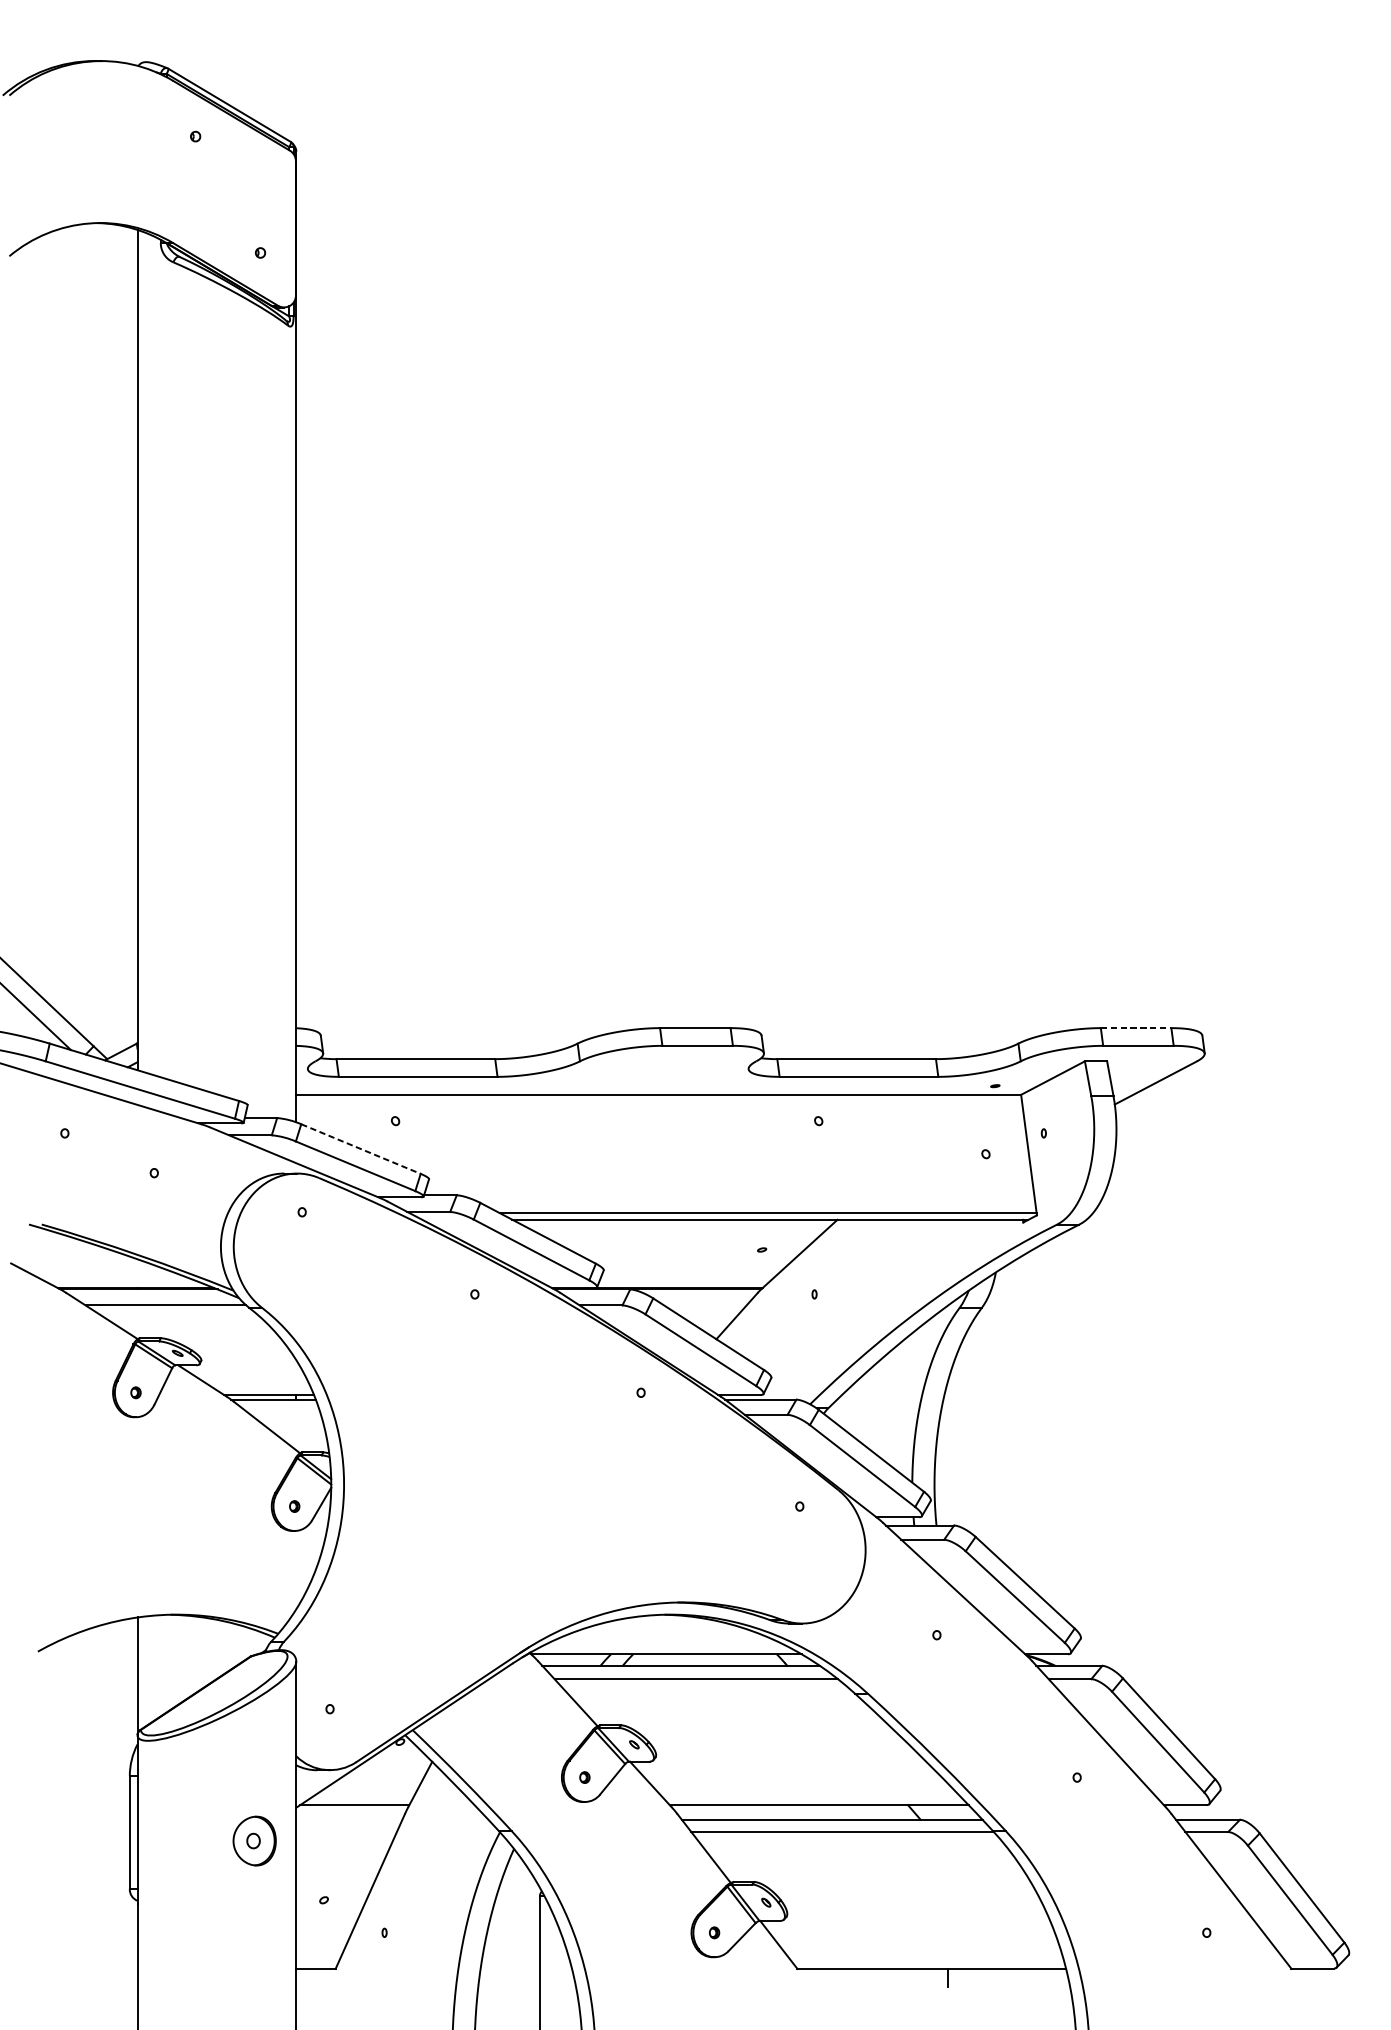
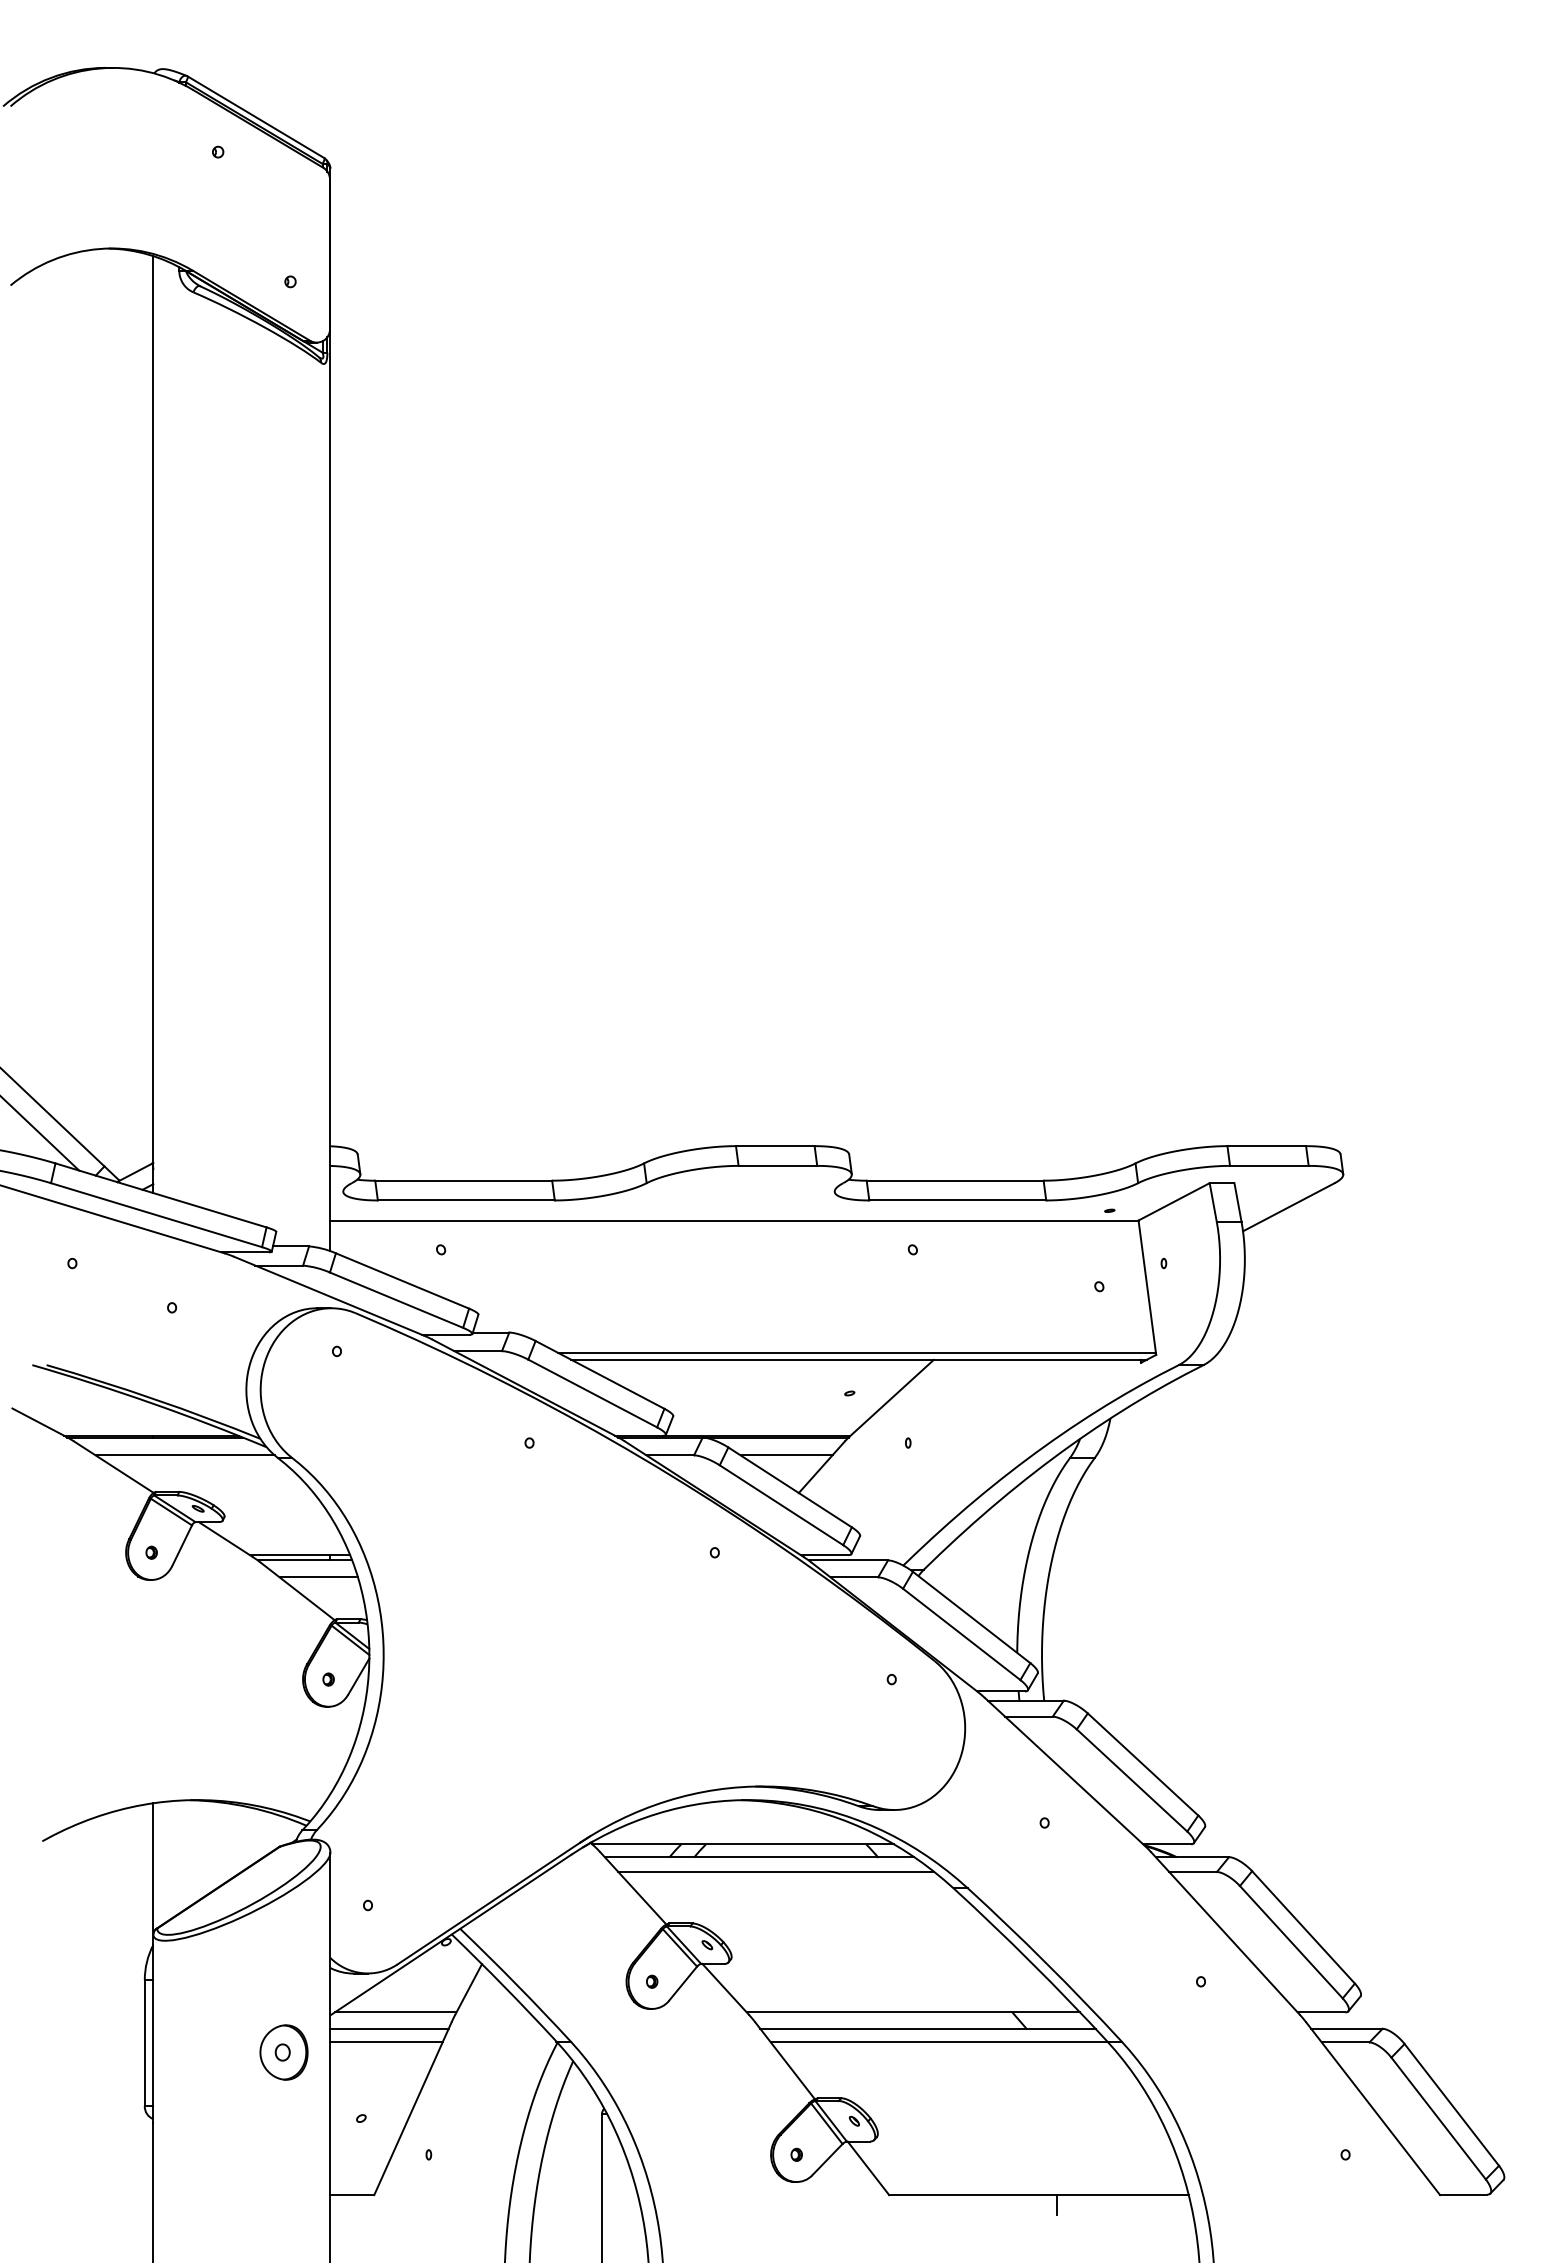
line: (1136, 1028) -> (1267, 1146), dashed -> solid
line: (361, 1149) -> (403, 1281), dashed -> solid
line: (705, 1305) -> (786, 1455), added
line: (285, 1415) -> (318, 1577), added
line: (349, 1819) -> (389, 2028), added
line: (346, 1832) -> (386, 2042), added

